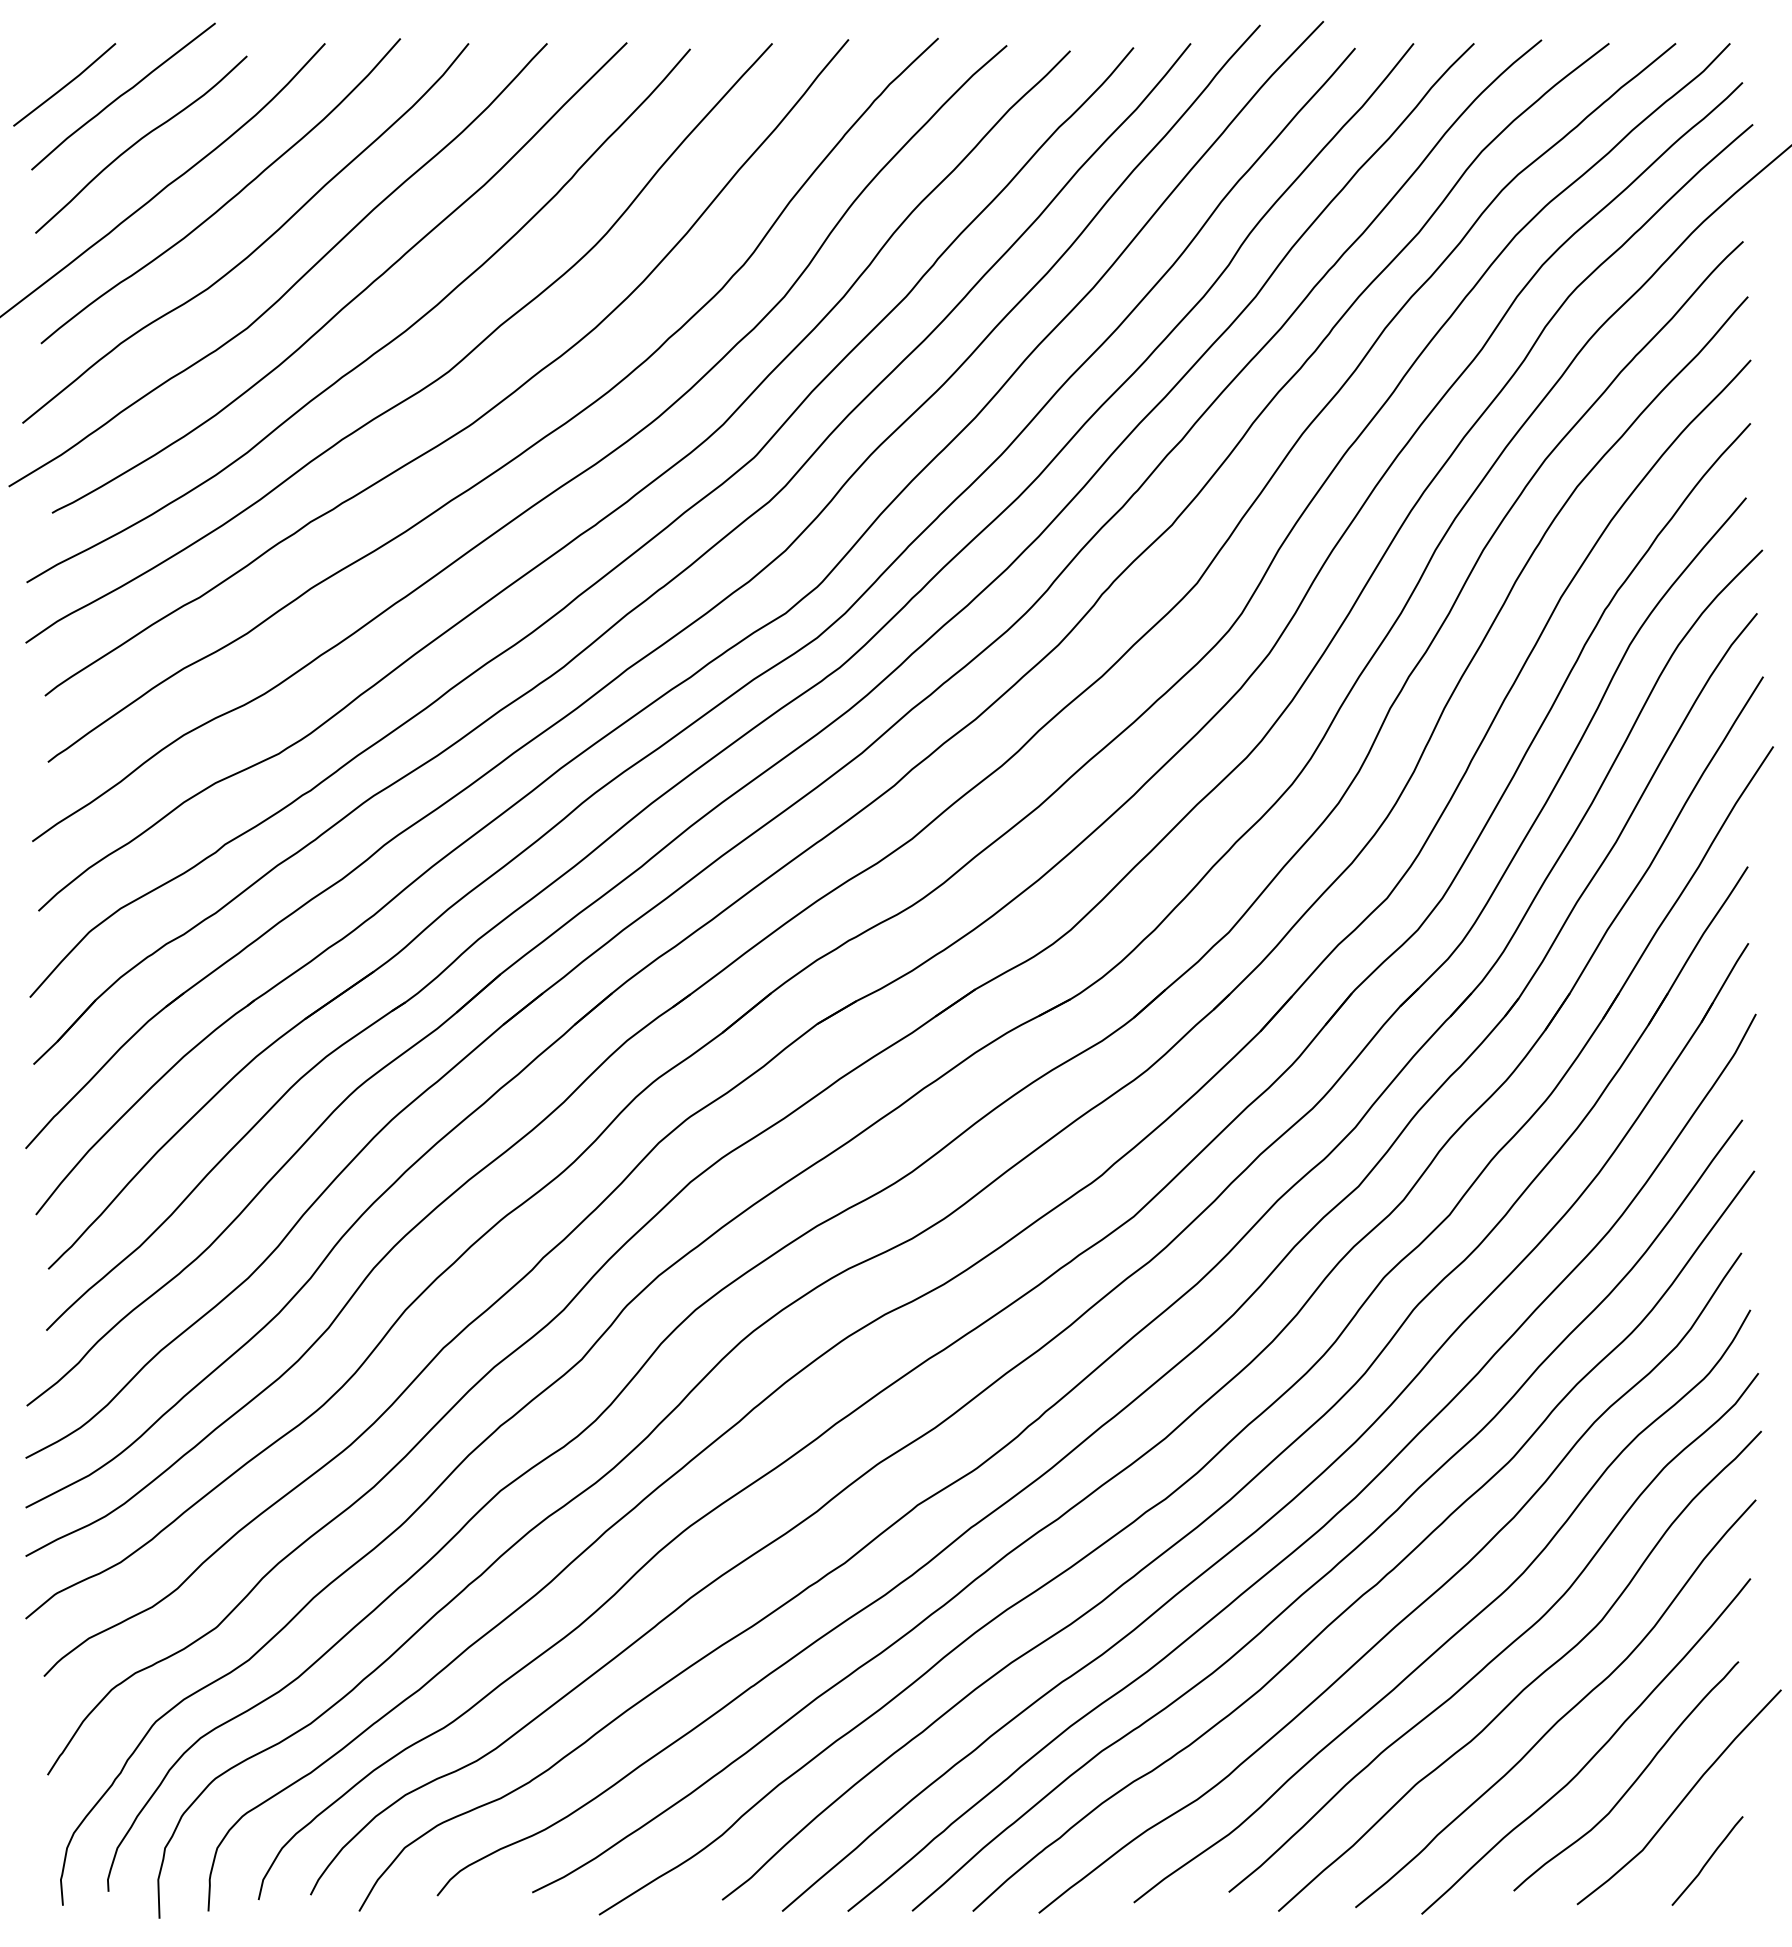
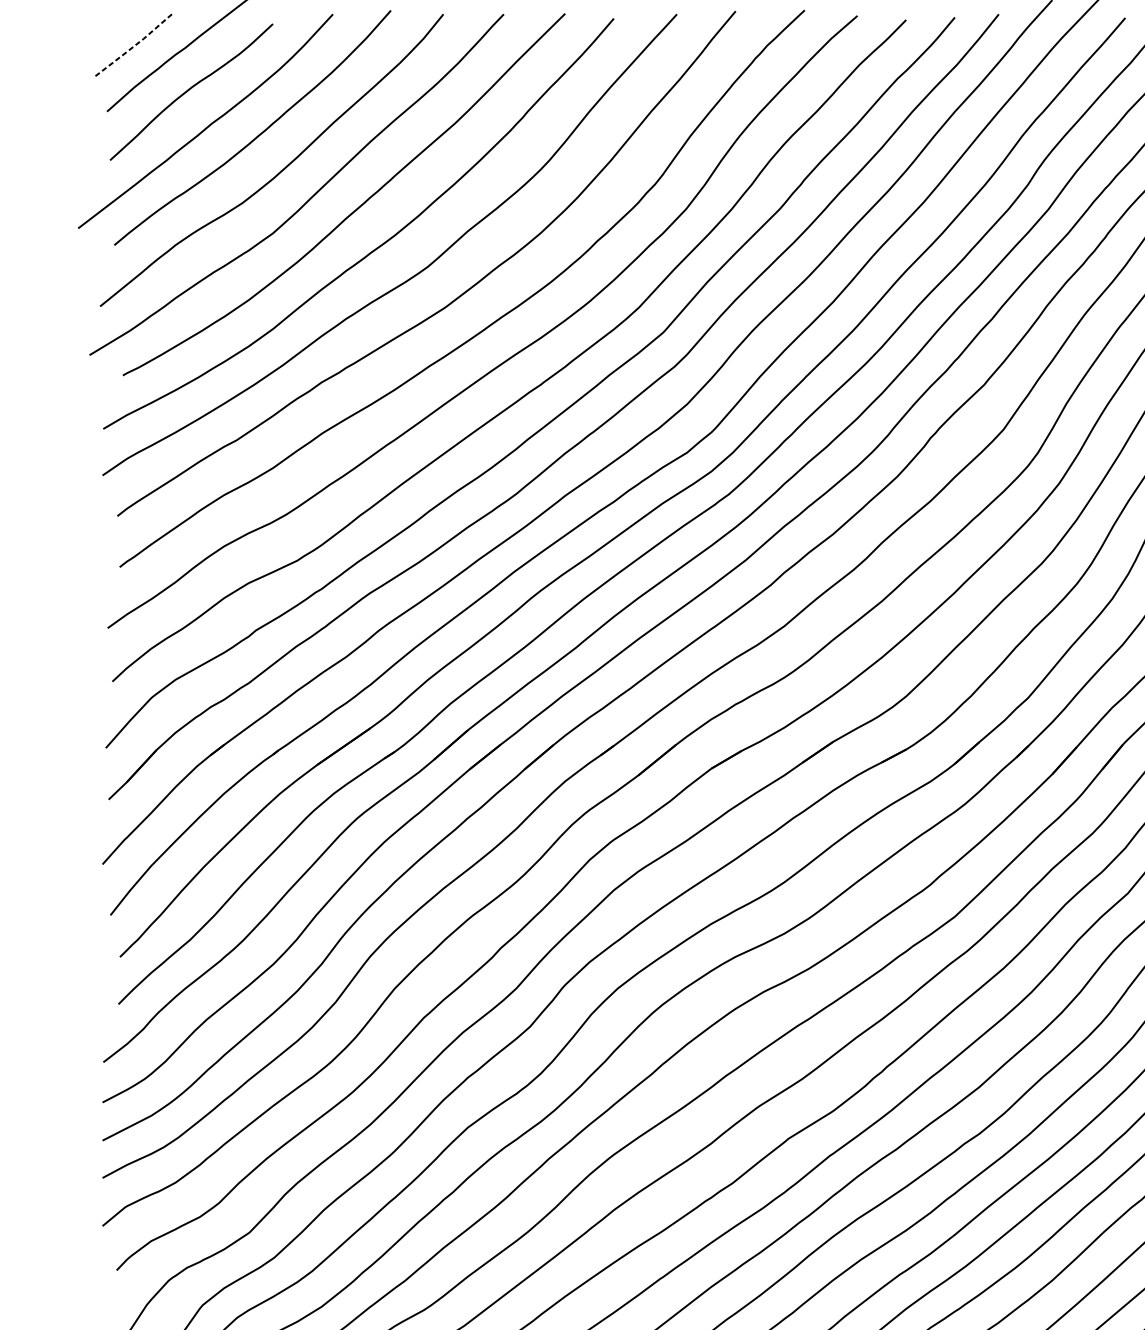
line: (65, 85) -> (133, 46), solid -> dashed

